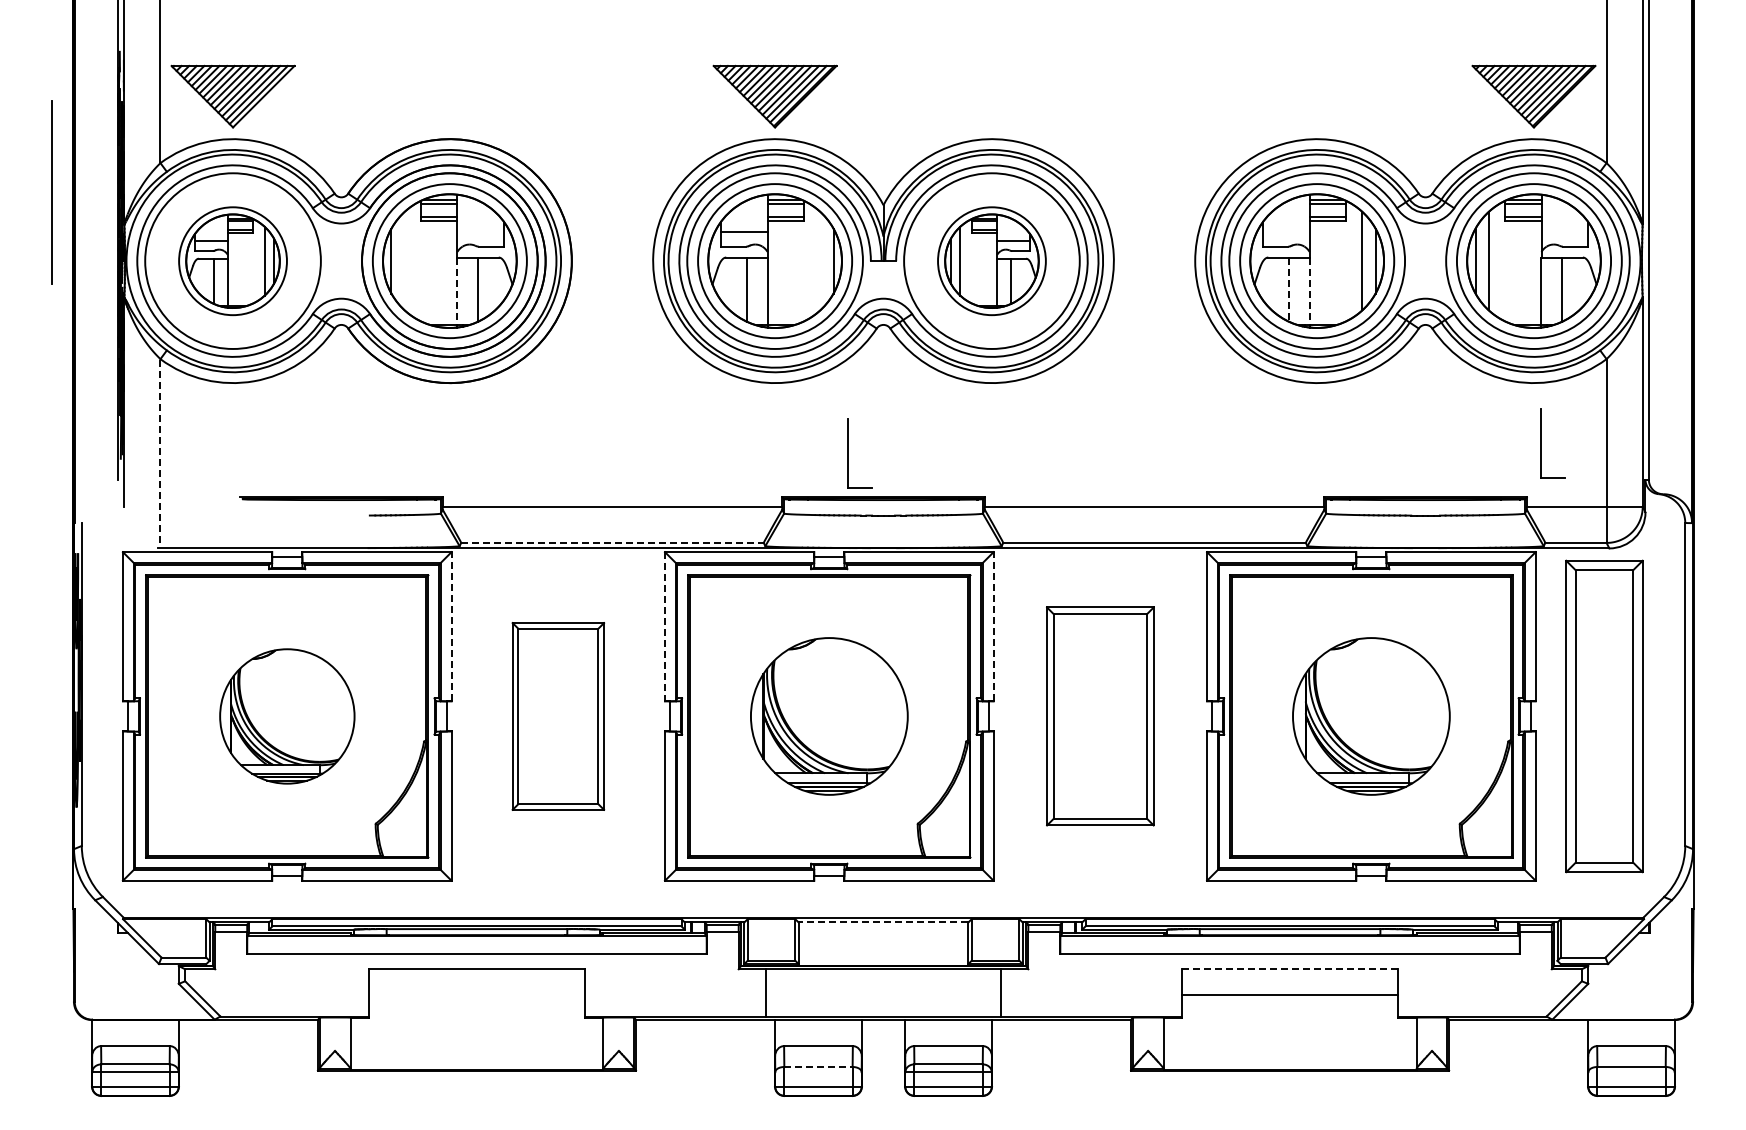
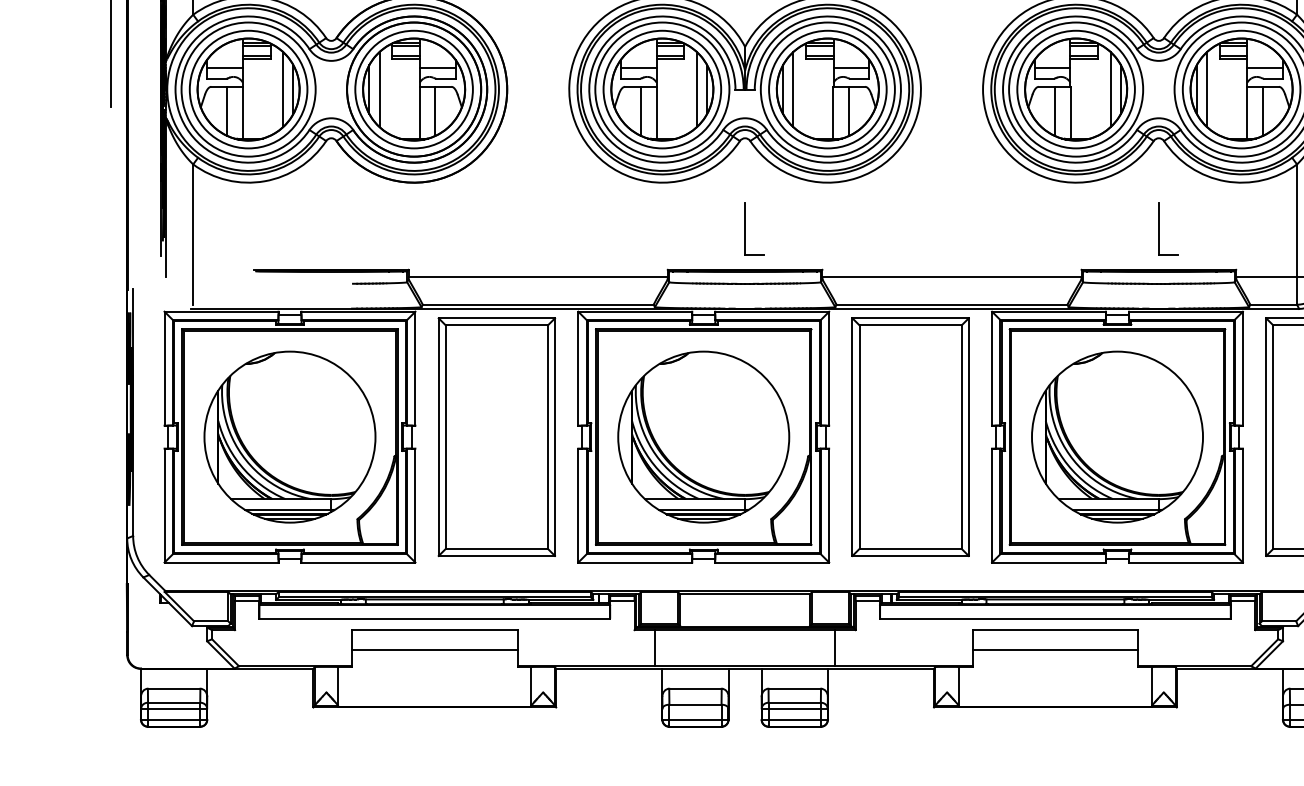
line: (480, 232) -> (437, 67), added
line: (1285, 232) -> (1051, 67), added
line: (1564, 232) -> (1264, 67), added
line: (404, 260) -> (379, 89), added
line: (820, 260) -> (697, 89), added
part: (232, 261) -> (248, 89), size x1.43
part: (991, 261) -> (827, 89), size x1.43
line: (1289, 290) -> (1054, 112), dashed -> solid
line: (457, 291) -> (419, 112), dashed -> solid
line: (1309, 291) -> (1070, 112), dashed -> solid
part: (1541, 443) -> (1159, 228), moved
line: (160, 451) -> (193, 234), dashed -> solid
part: (848, 453) -> (745, 228), moved
line: (613, 542) -> (539, 304), dashed -> solid
line: (451, 626) -> (415, 368), dashed -> solid
line: (665, 626) -> (578, 368), dashed -> solid
line: (993, 626) -> (829, 368), dashed -> solid
part: (287, 716) -> (290, 437), size x1.67
part: (558, 716) -> (497, 437), size x1.67
part: (829, 716) -> (703, 437), size x1.43
part: (1100, 716) -> (910, 437), size x1.43
part: (1371, 716) -> (1117, 437), size x1.43
line: (883, 922) -> (745, 594), dashed -> solid
line: (1290, 969) -> (1055, 630), dashed -> solid
line: (476, 994) -> (434, 649), added
line: (818, 1066) -> (695, 704), dashed -> solid

